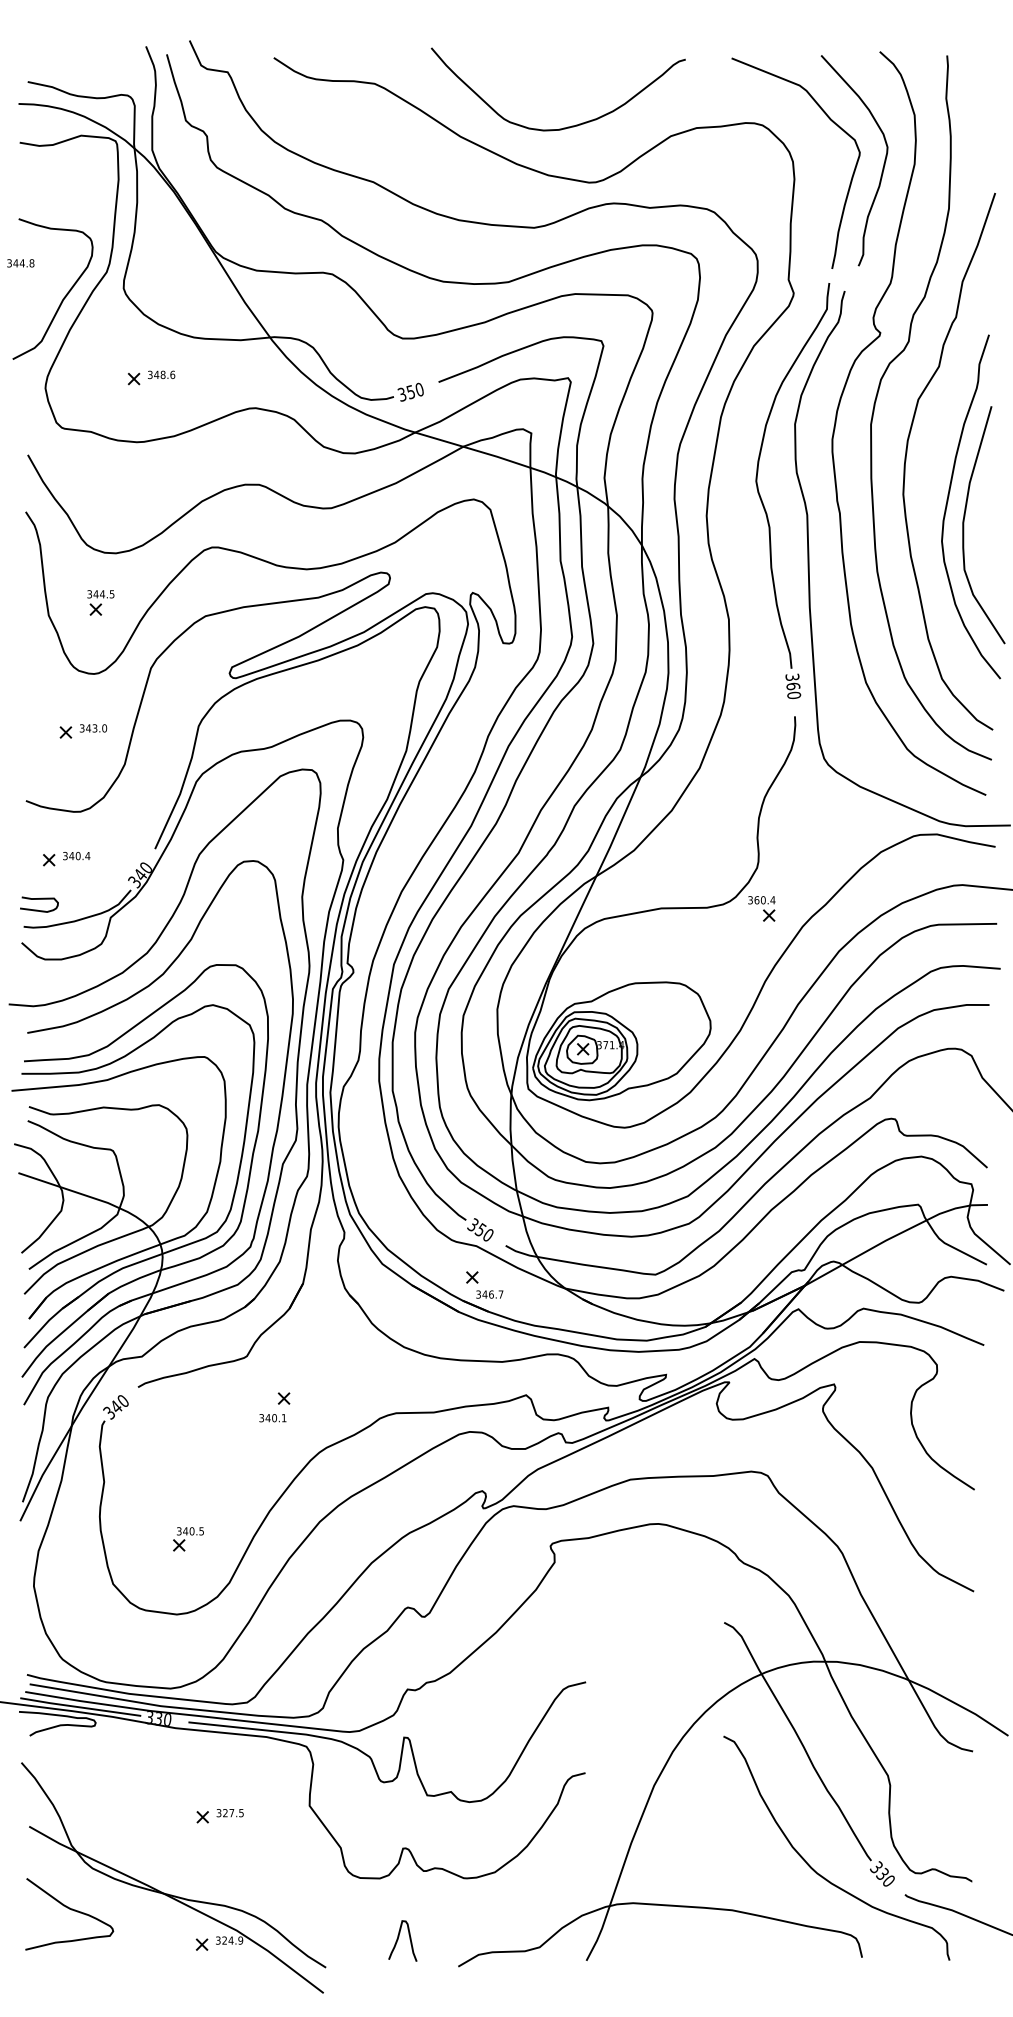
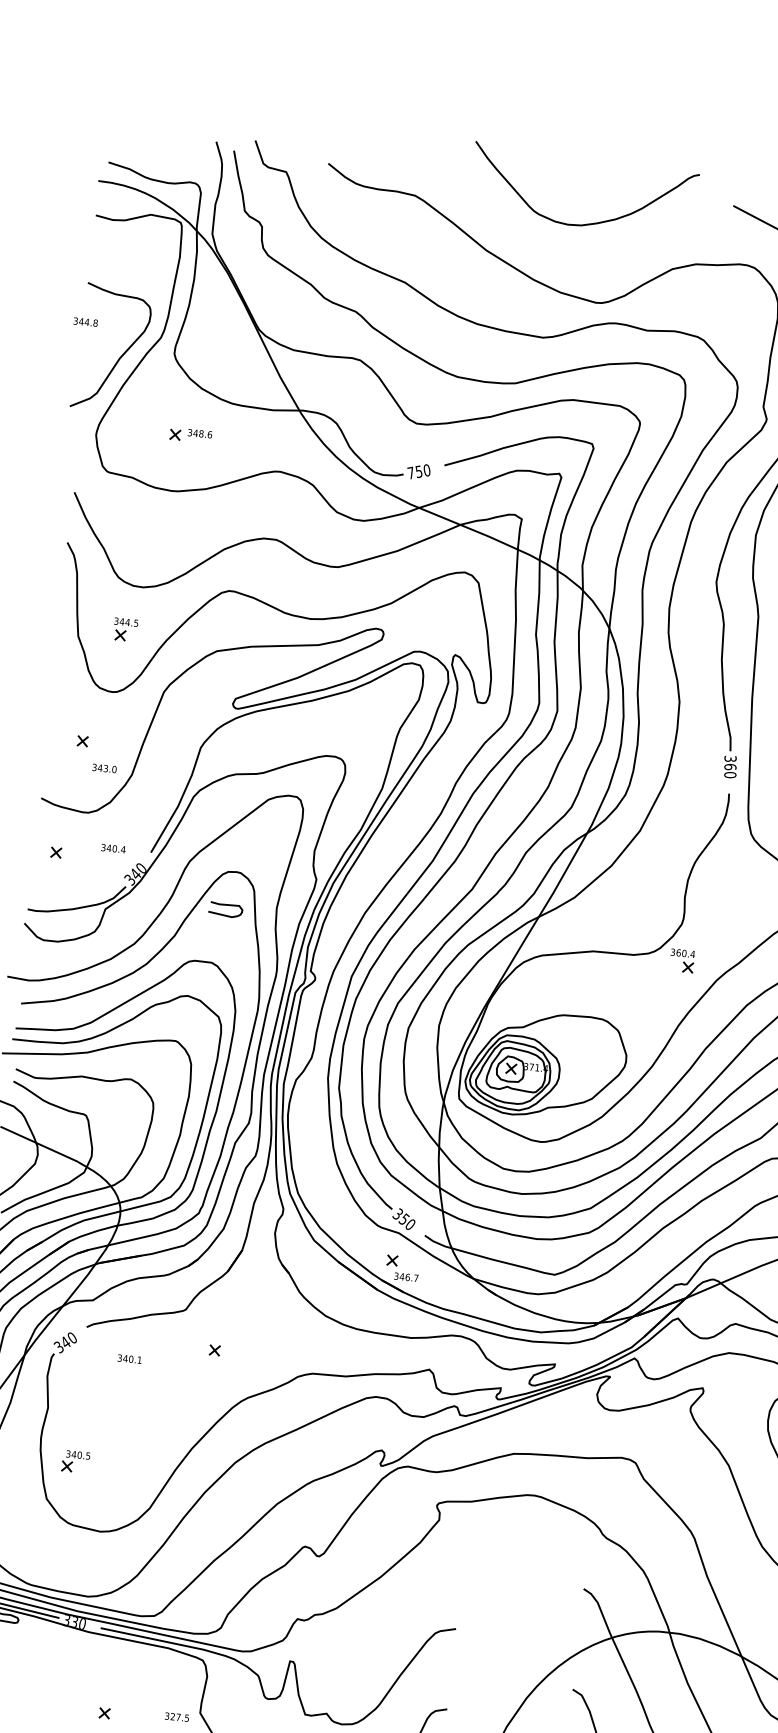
curve: (567, 126) -> (589, 223), moved
text: (401, 394) -> (410, 473), 350 -> 750
text: (93, 728) -> (104, 768), moved
text: (76, 856) -> (113, 849), moved
curve: (39, 899) -> (226, 905), moved
text: (272, 1418) -> (129, 1359), moved
part: (188, 1539) -> (75, 1462), moved
text: (229, 1813) -> (176, 1717), moved

